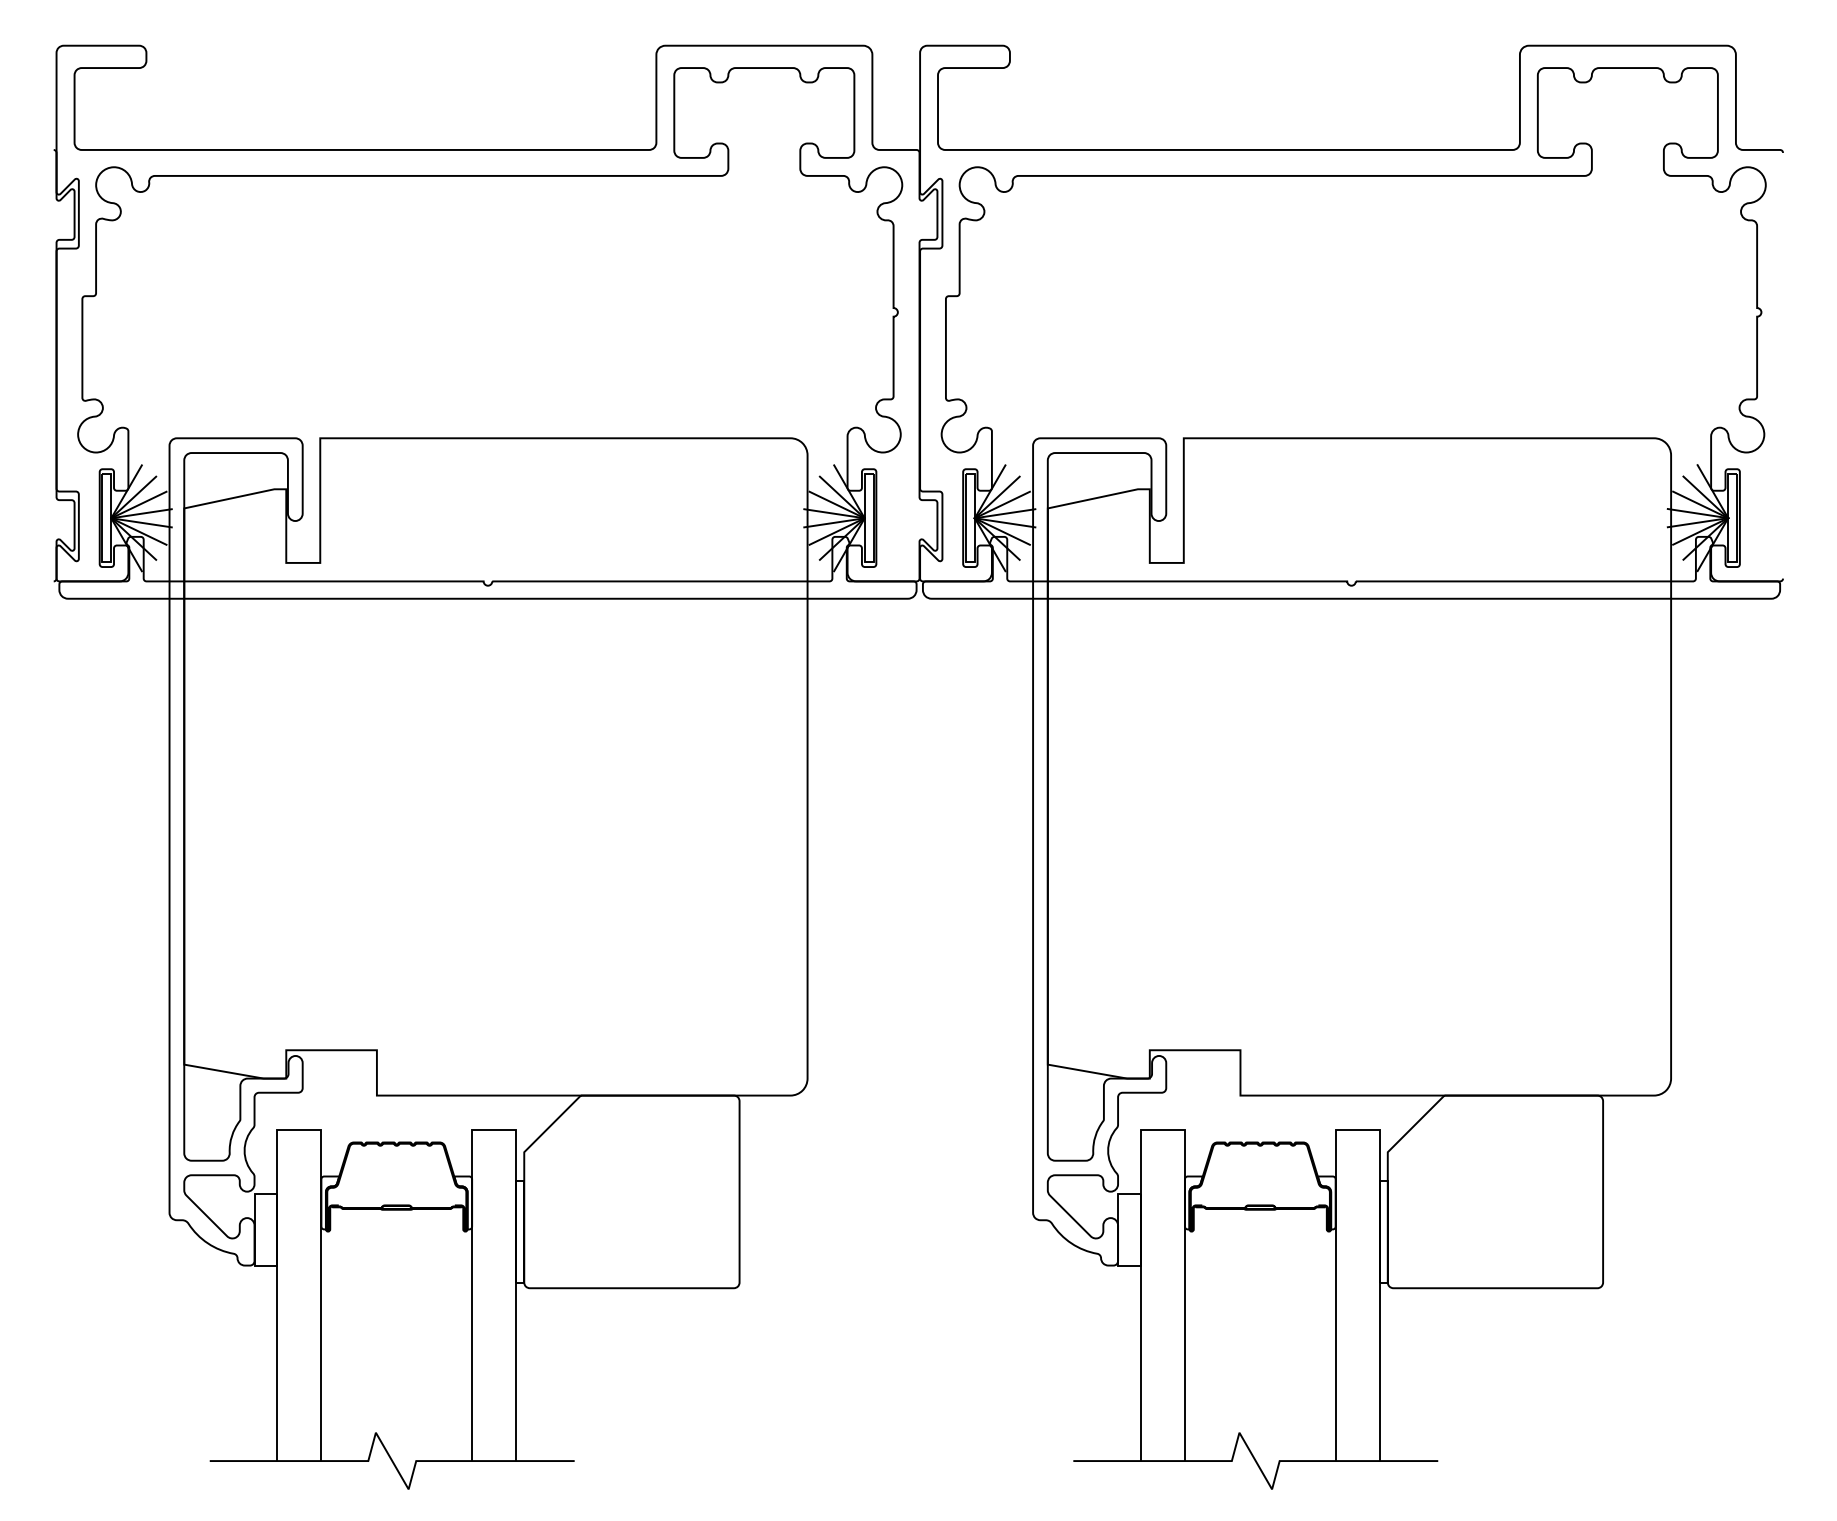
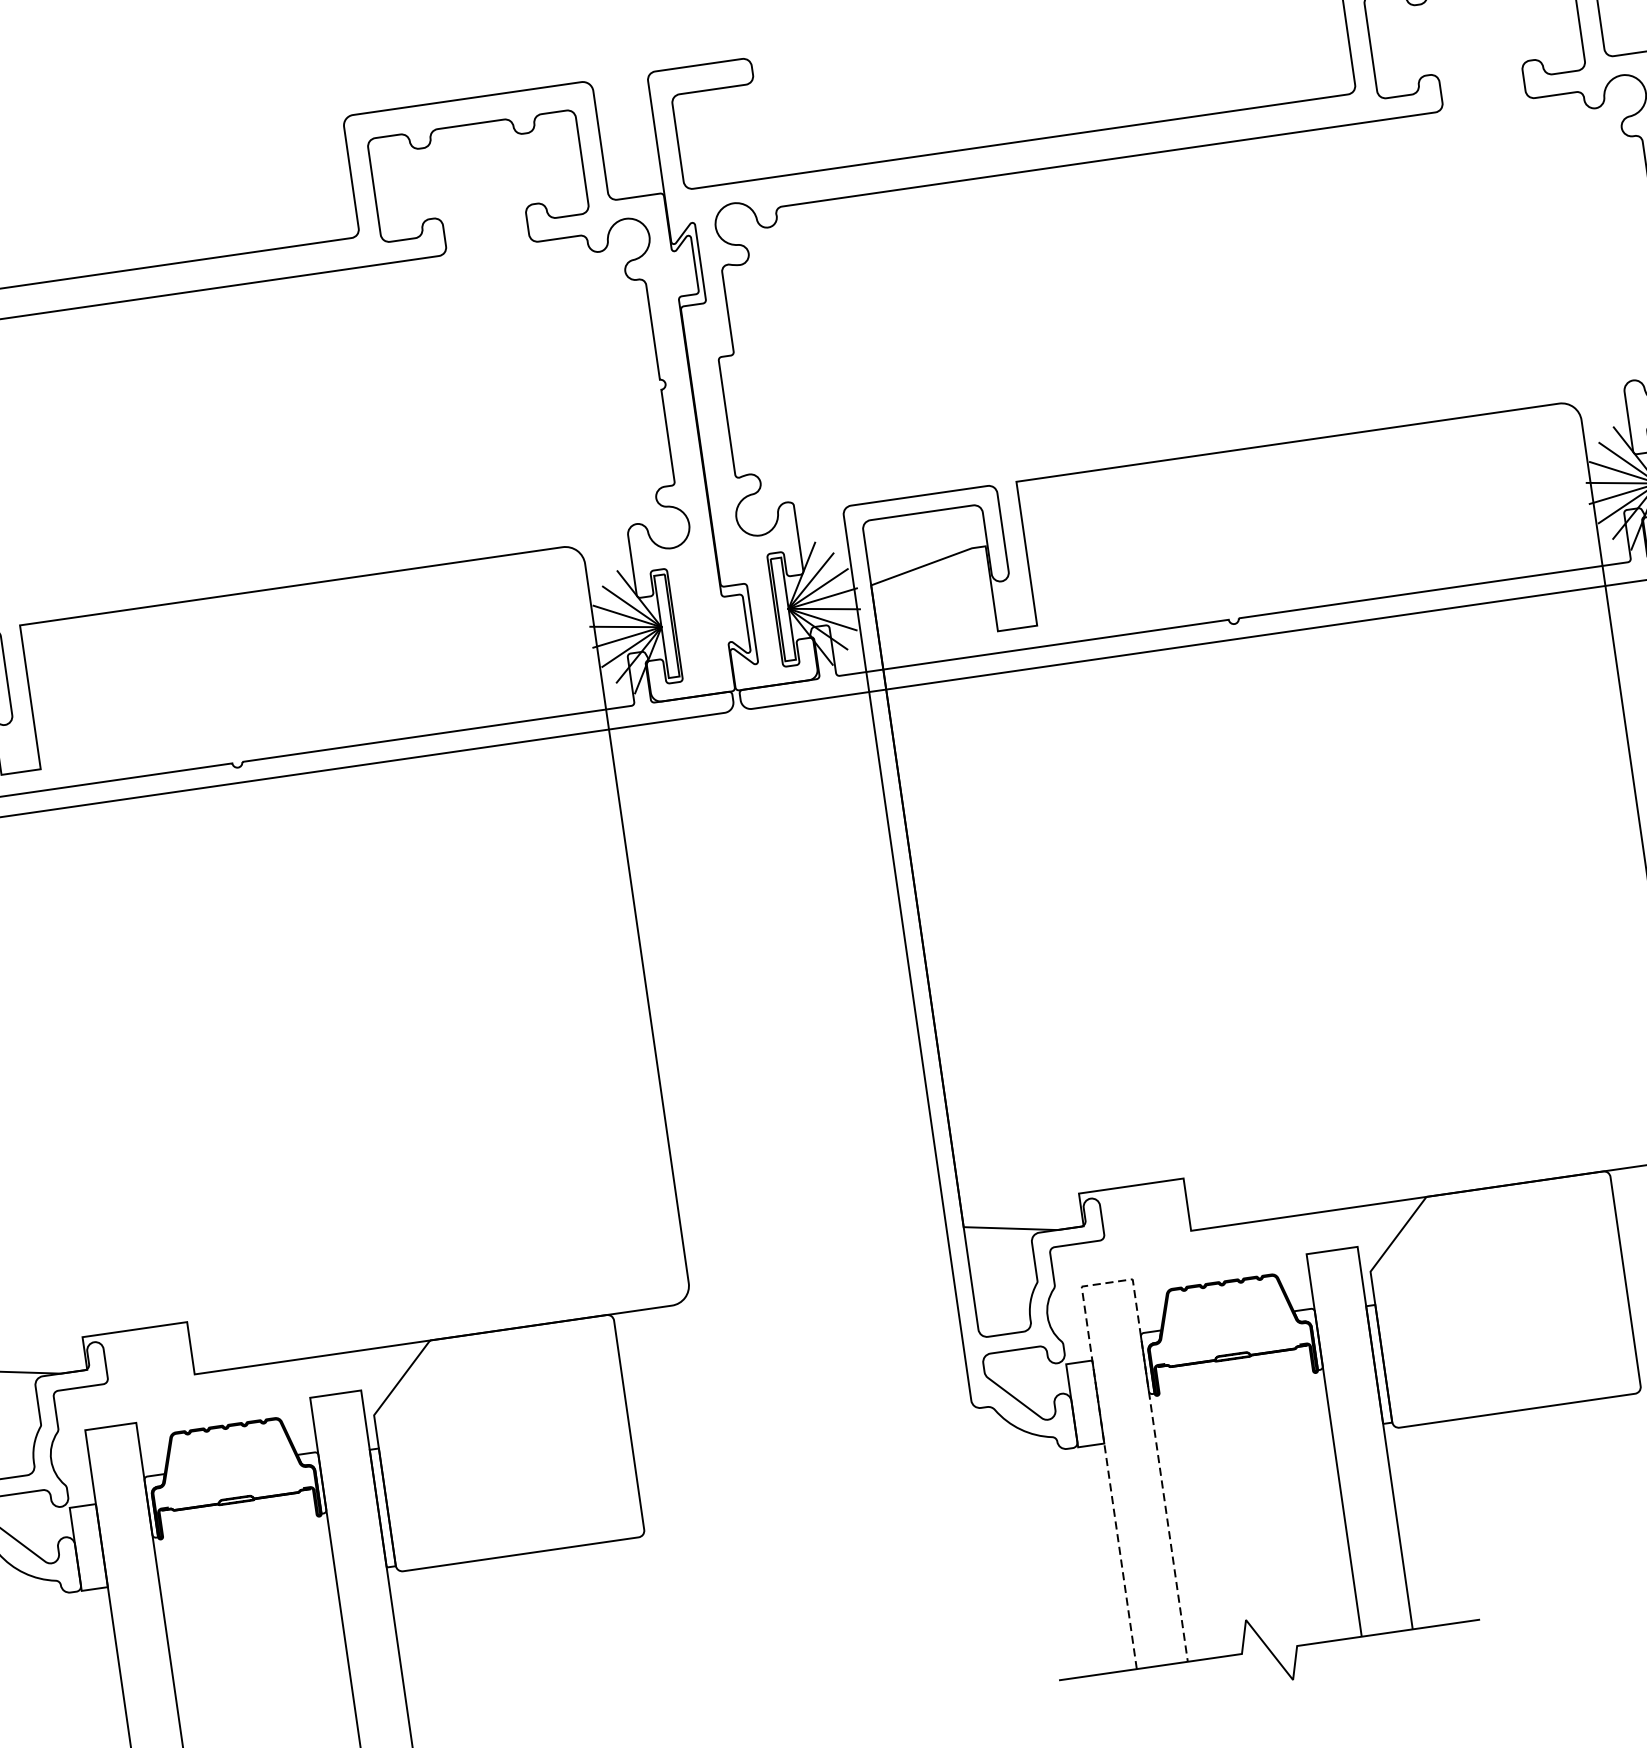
line: (1163, 1129) -> (1107, 1282), solid -> dashed

